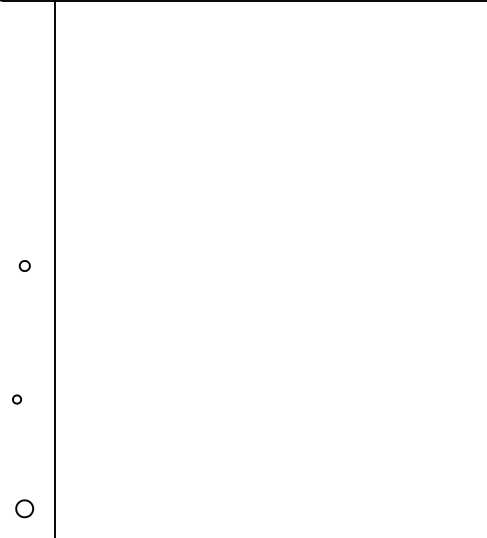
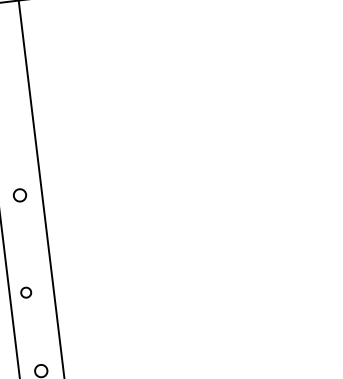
part: (24, 265) -> (19, 195), size x1.67
part: (16, 399) -> (25, 292), size x1.67

